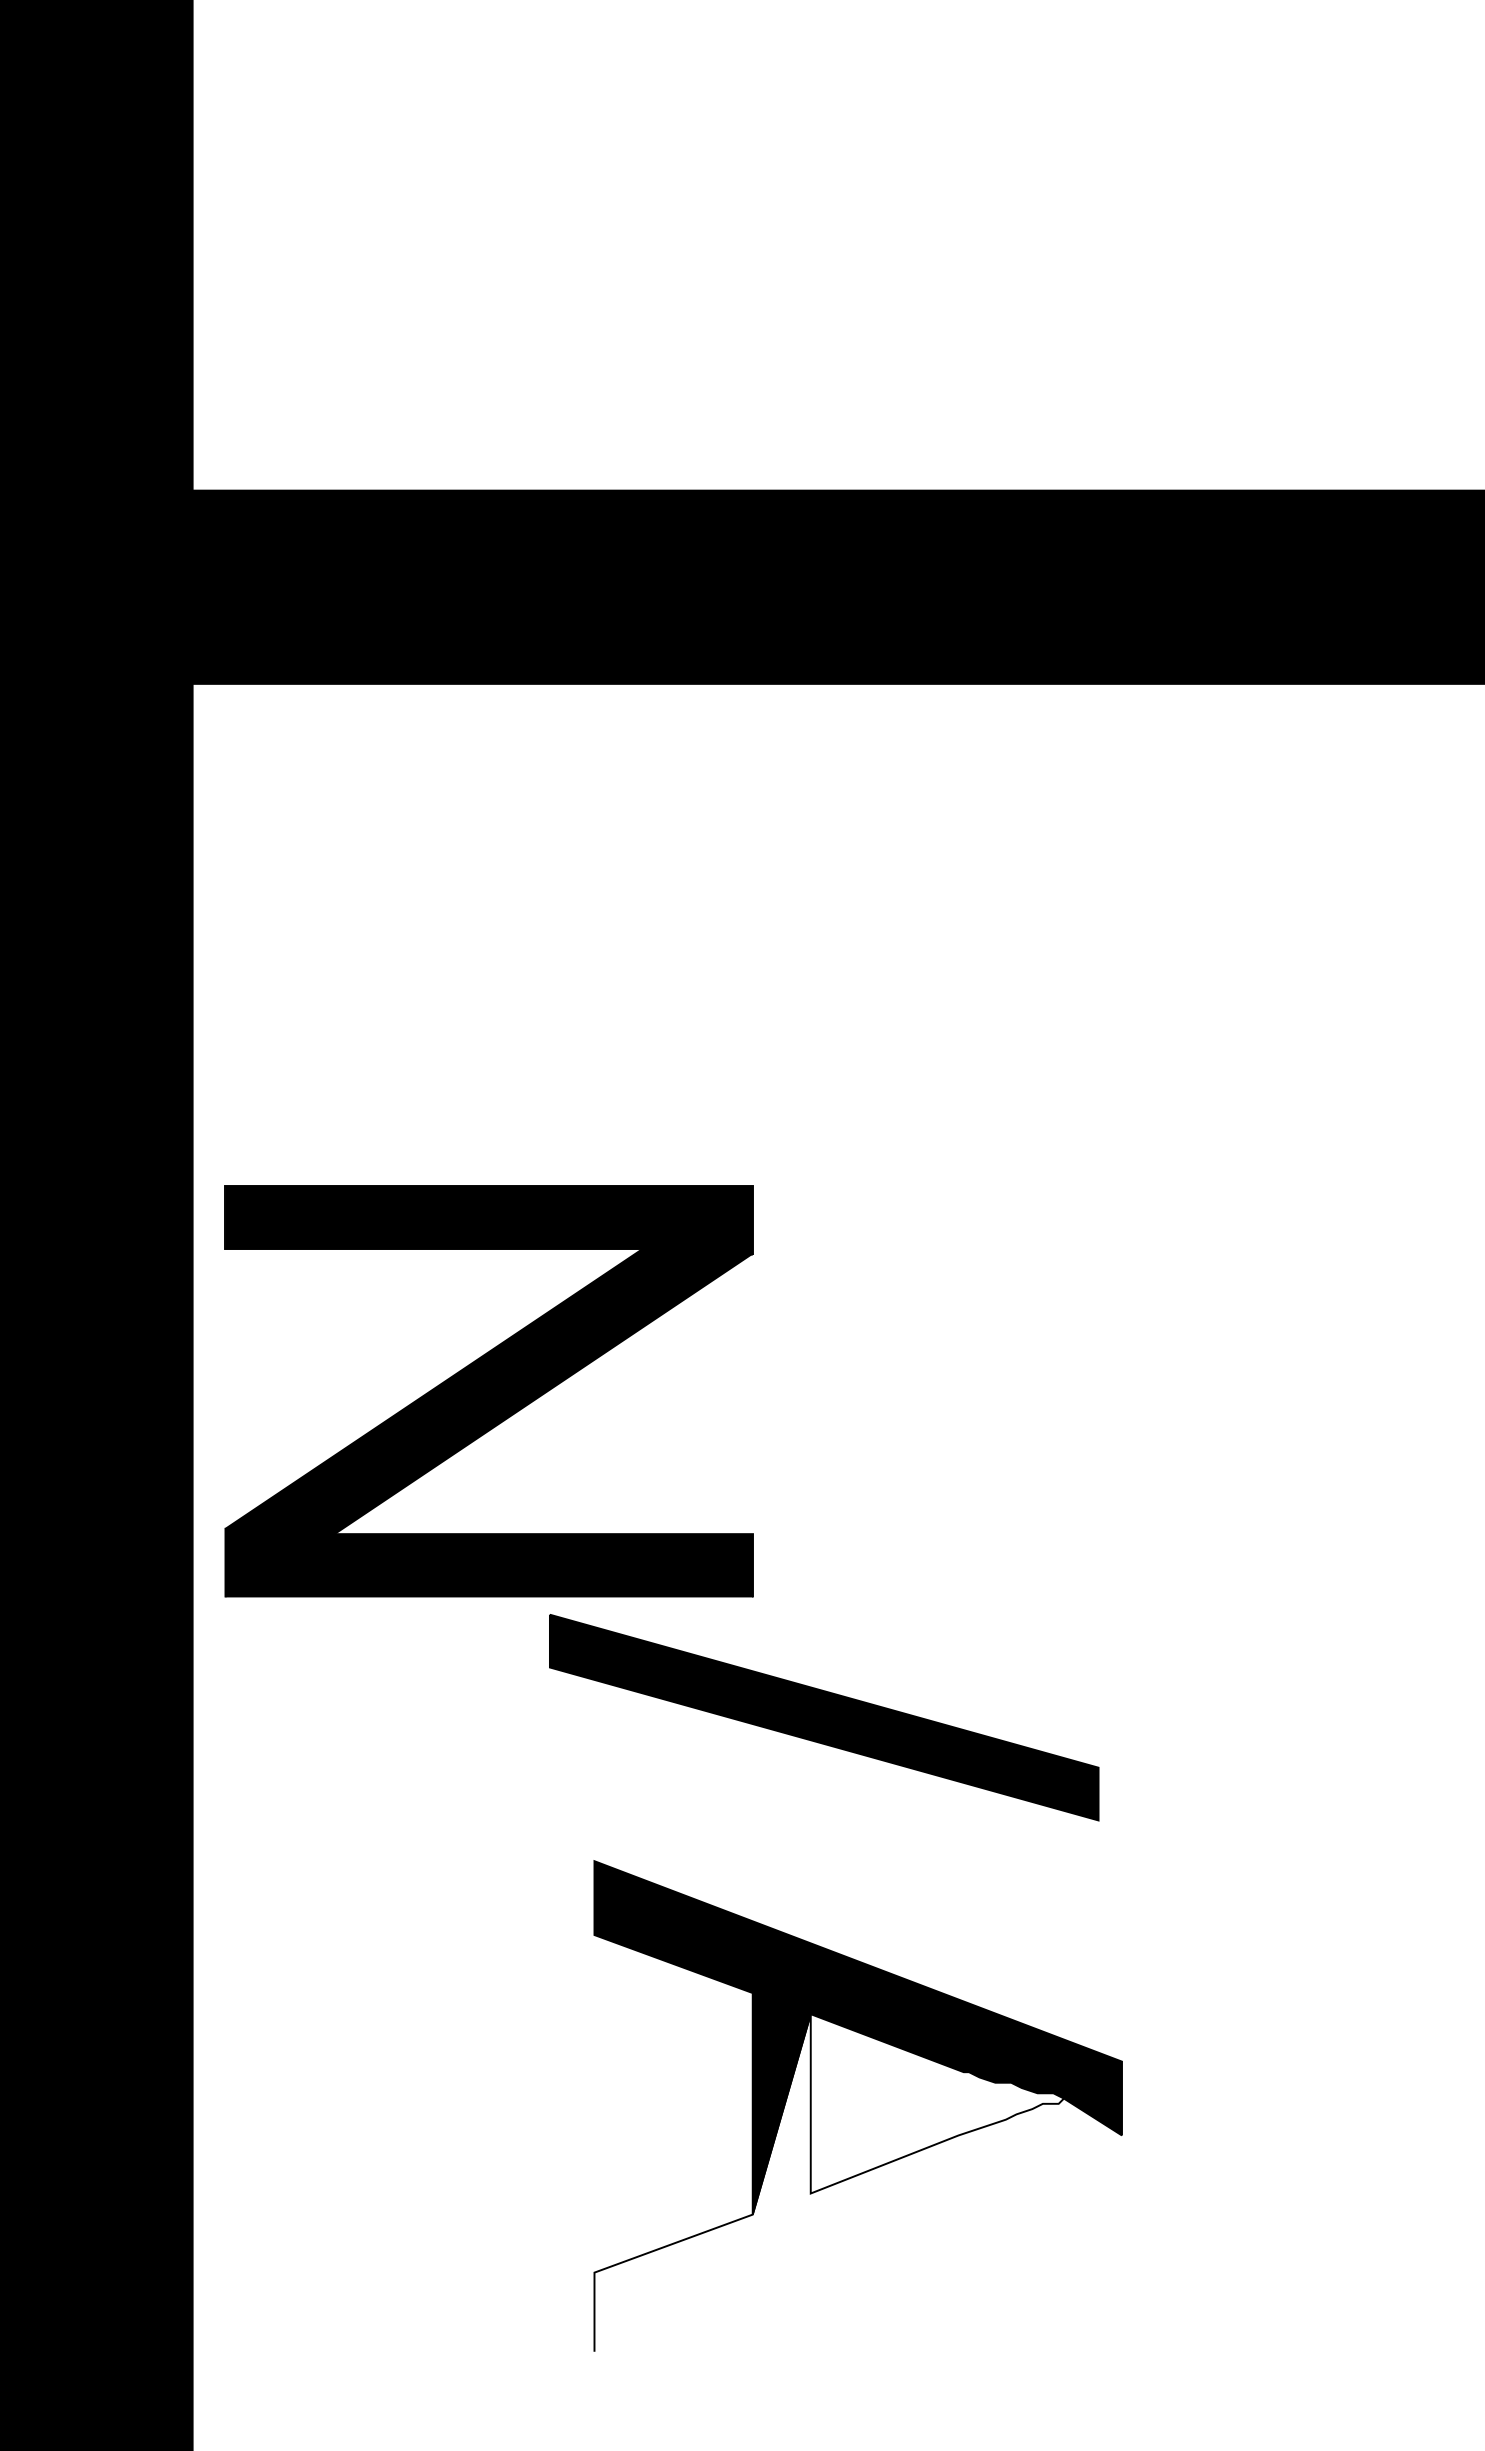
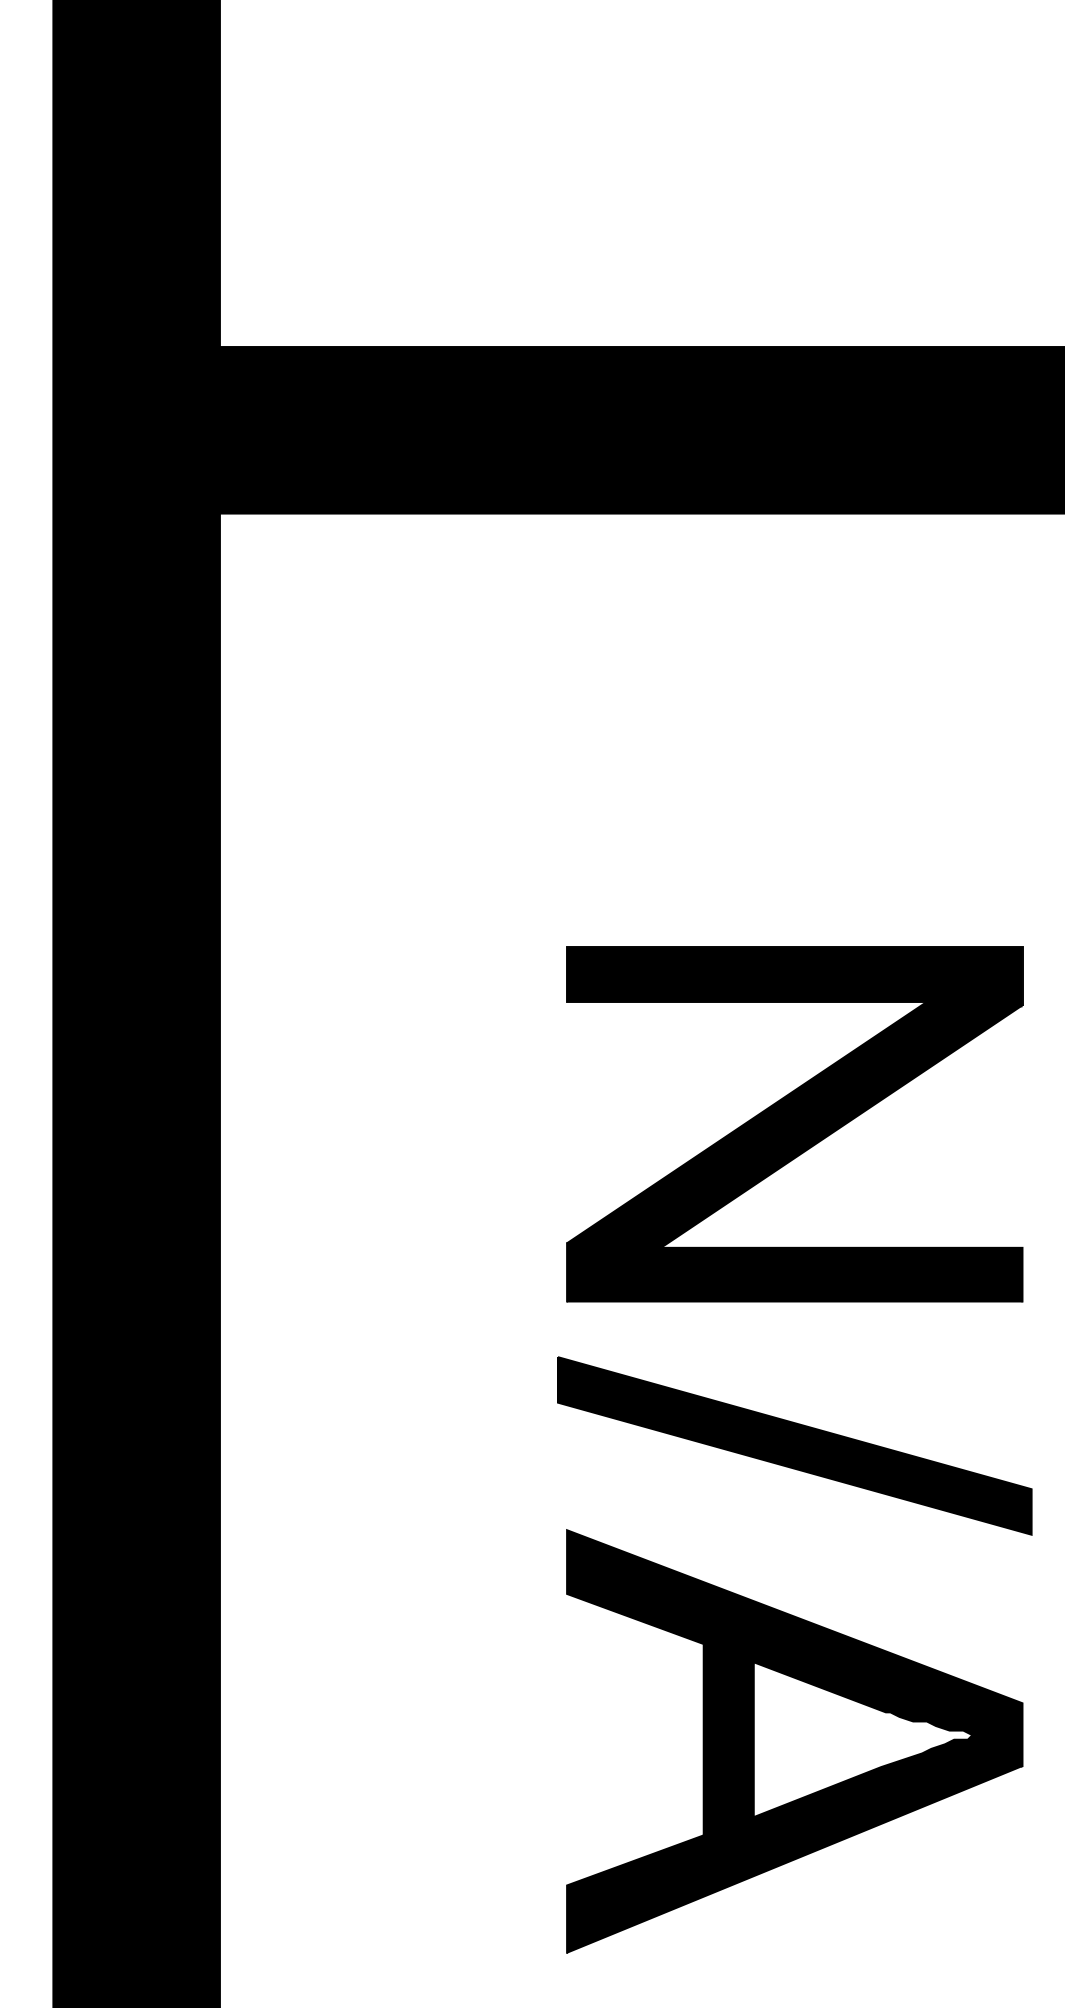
part: (488, 1391) -> (794, 1124), moved
part: (824, 1717) -> (795, 1445), moved
fill: (857, 2182) -> (794, 1807), added

